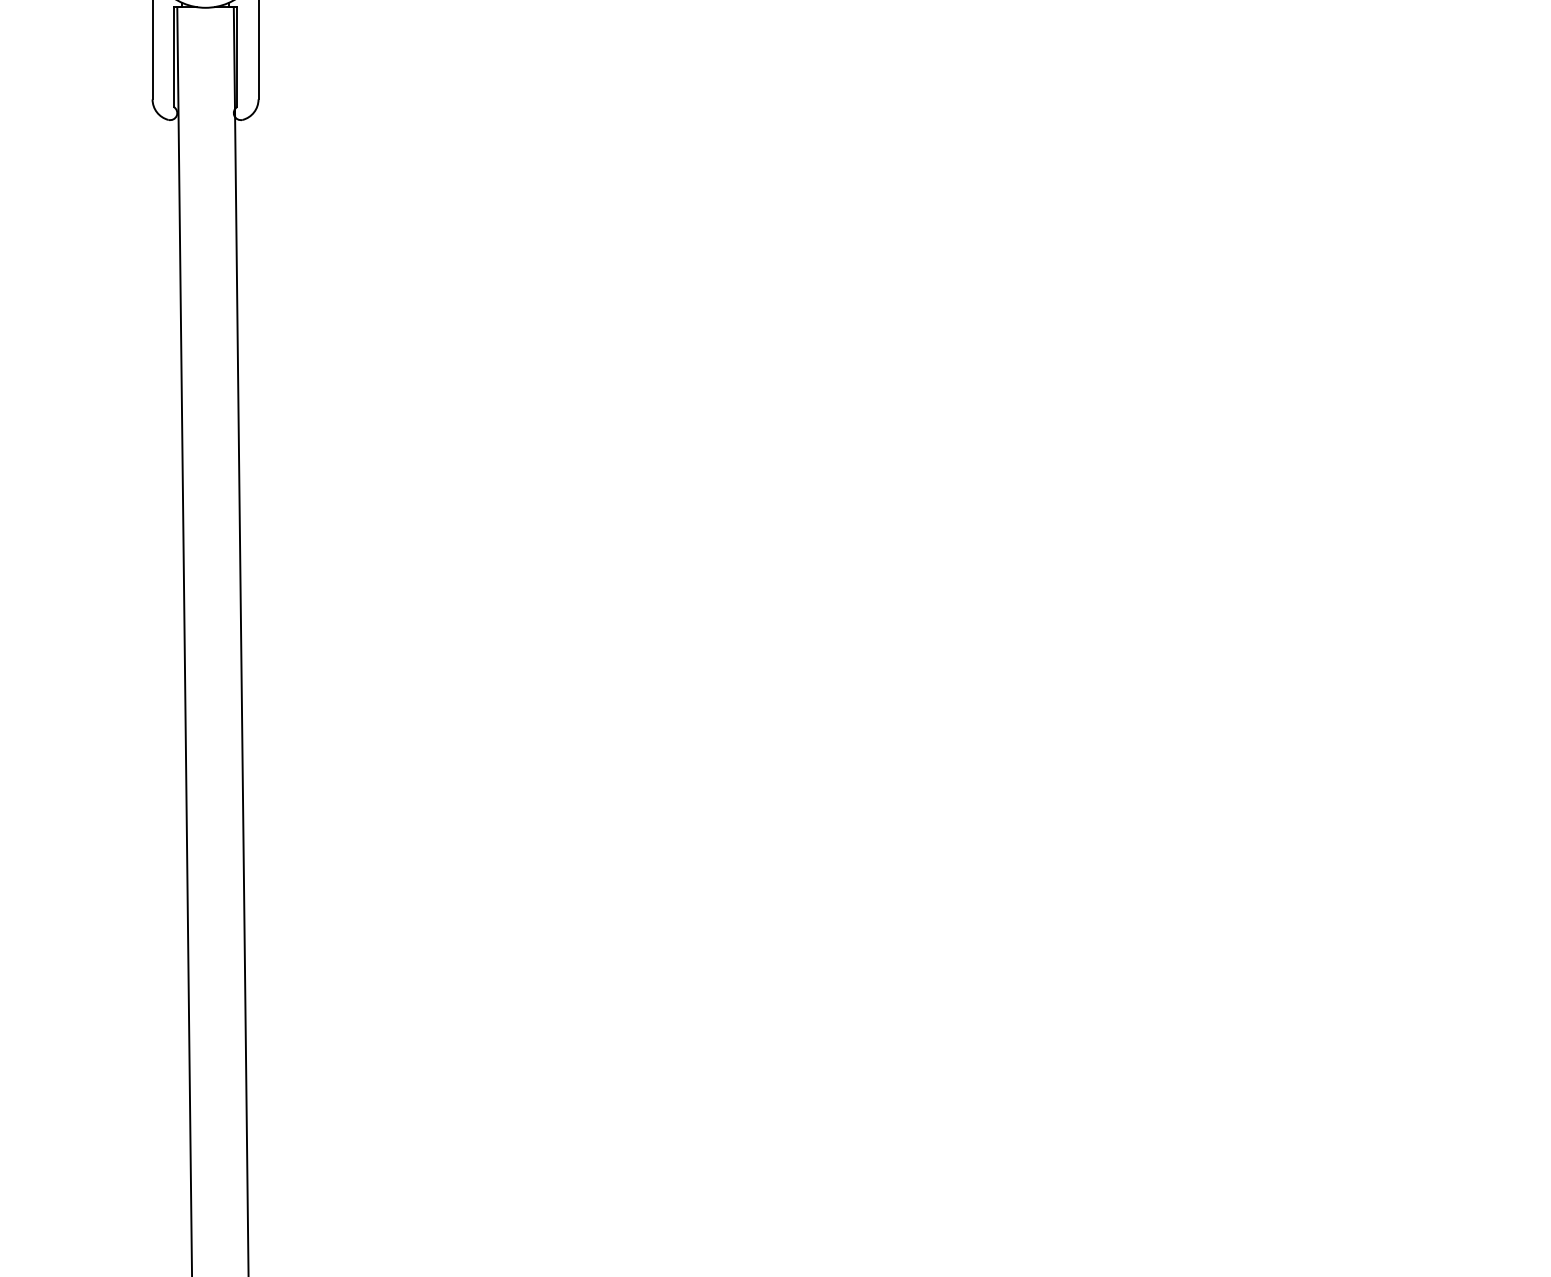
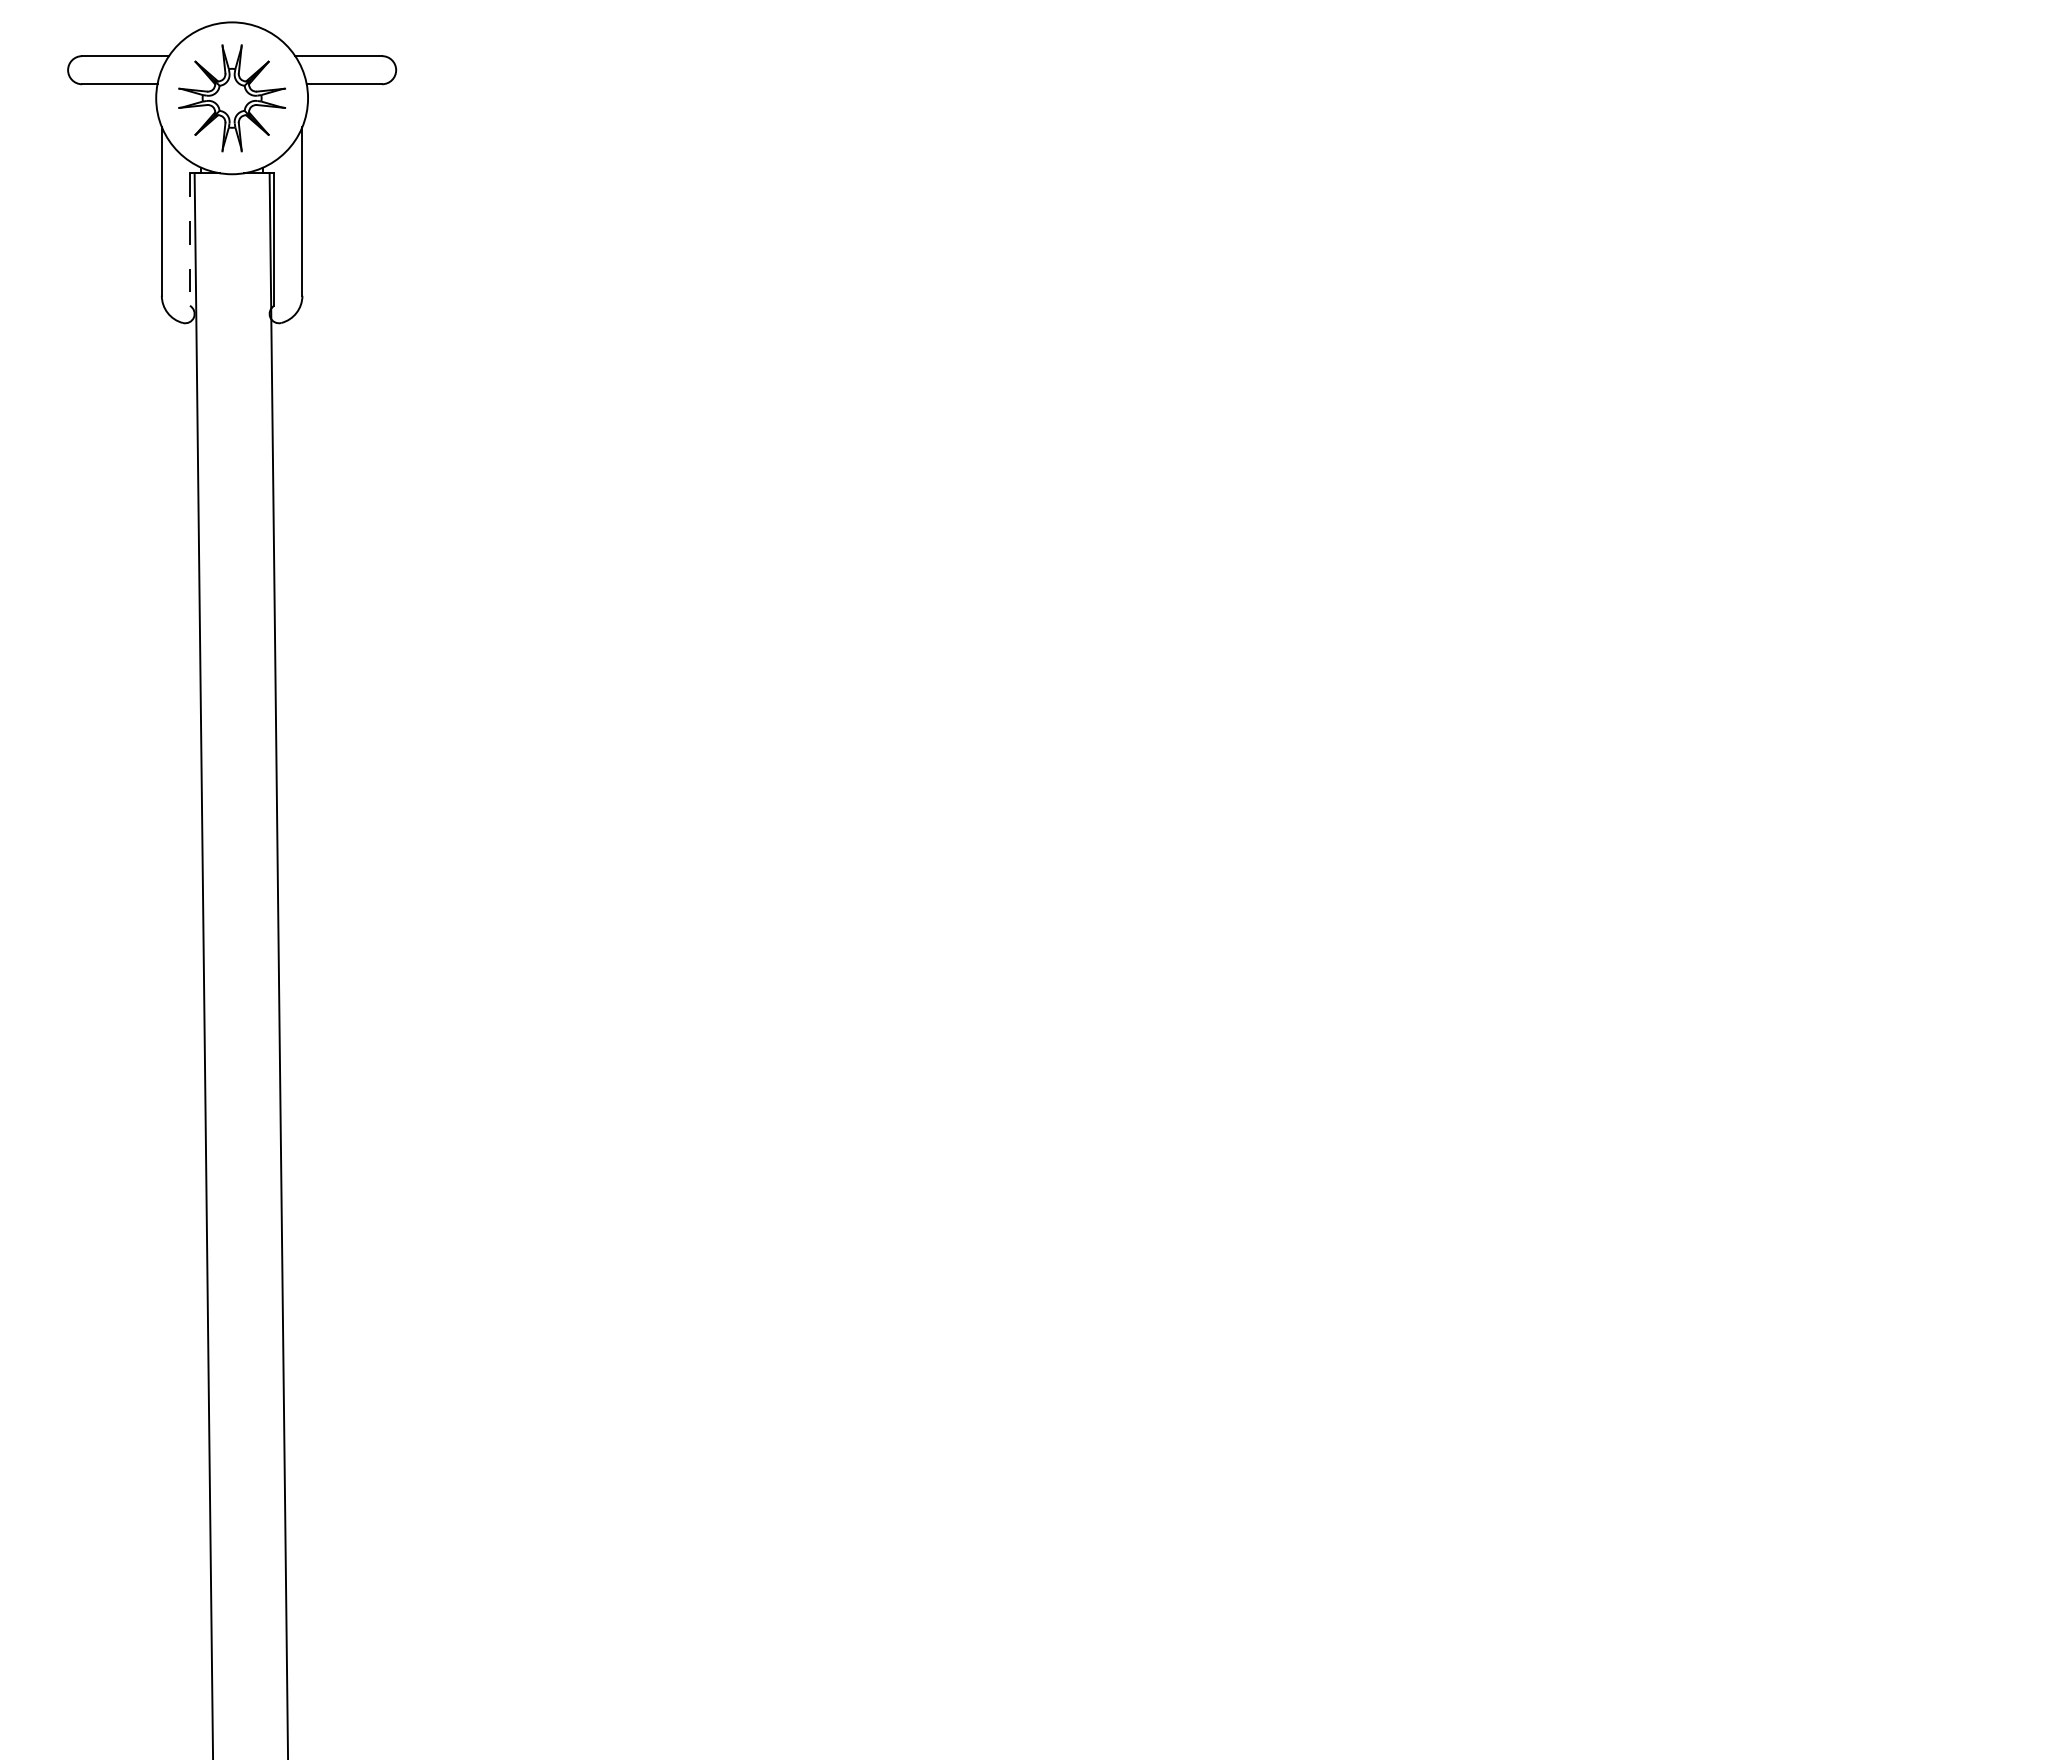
line: (173, 57) -> (189, 240), solid -> dashed

